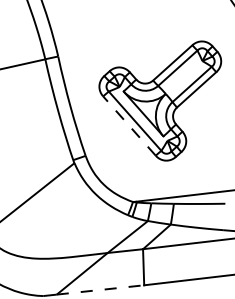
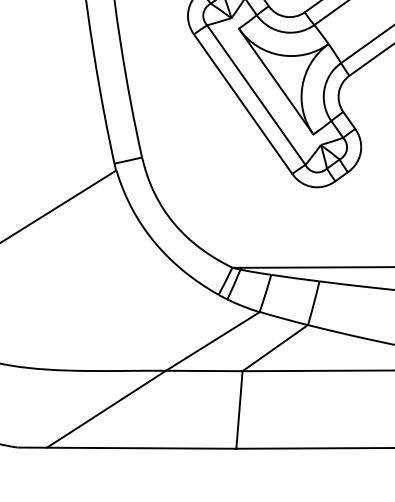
line: (129, 126) -> (243, 105), dashed -> solid
line: (100, 289) -> (141, 447), dashed -> solid

